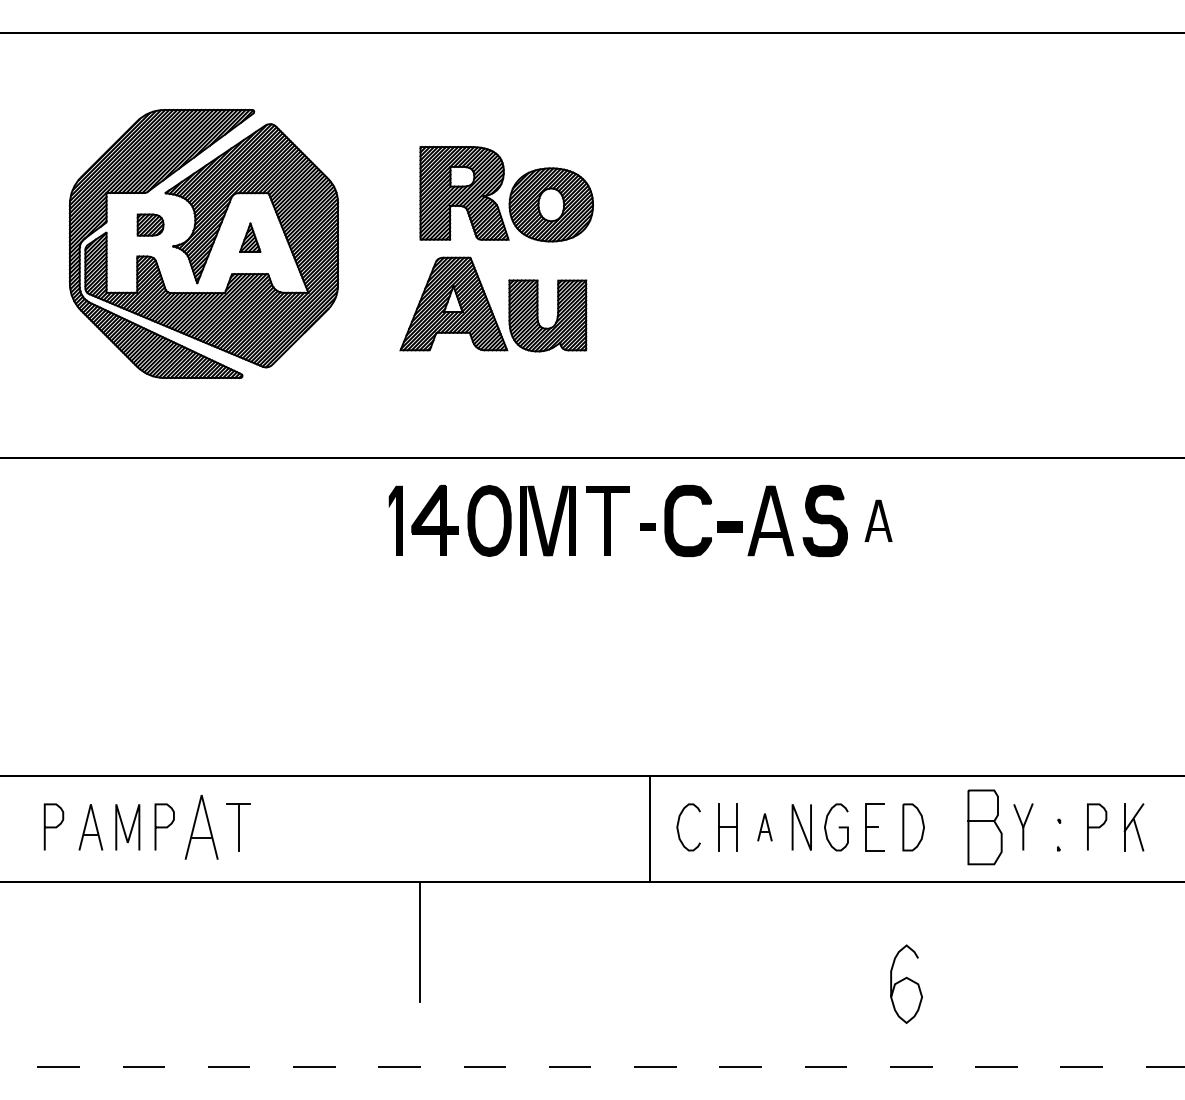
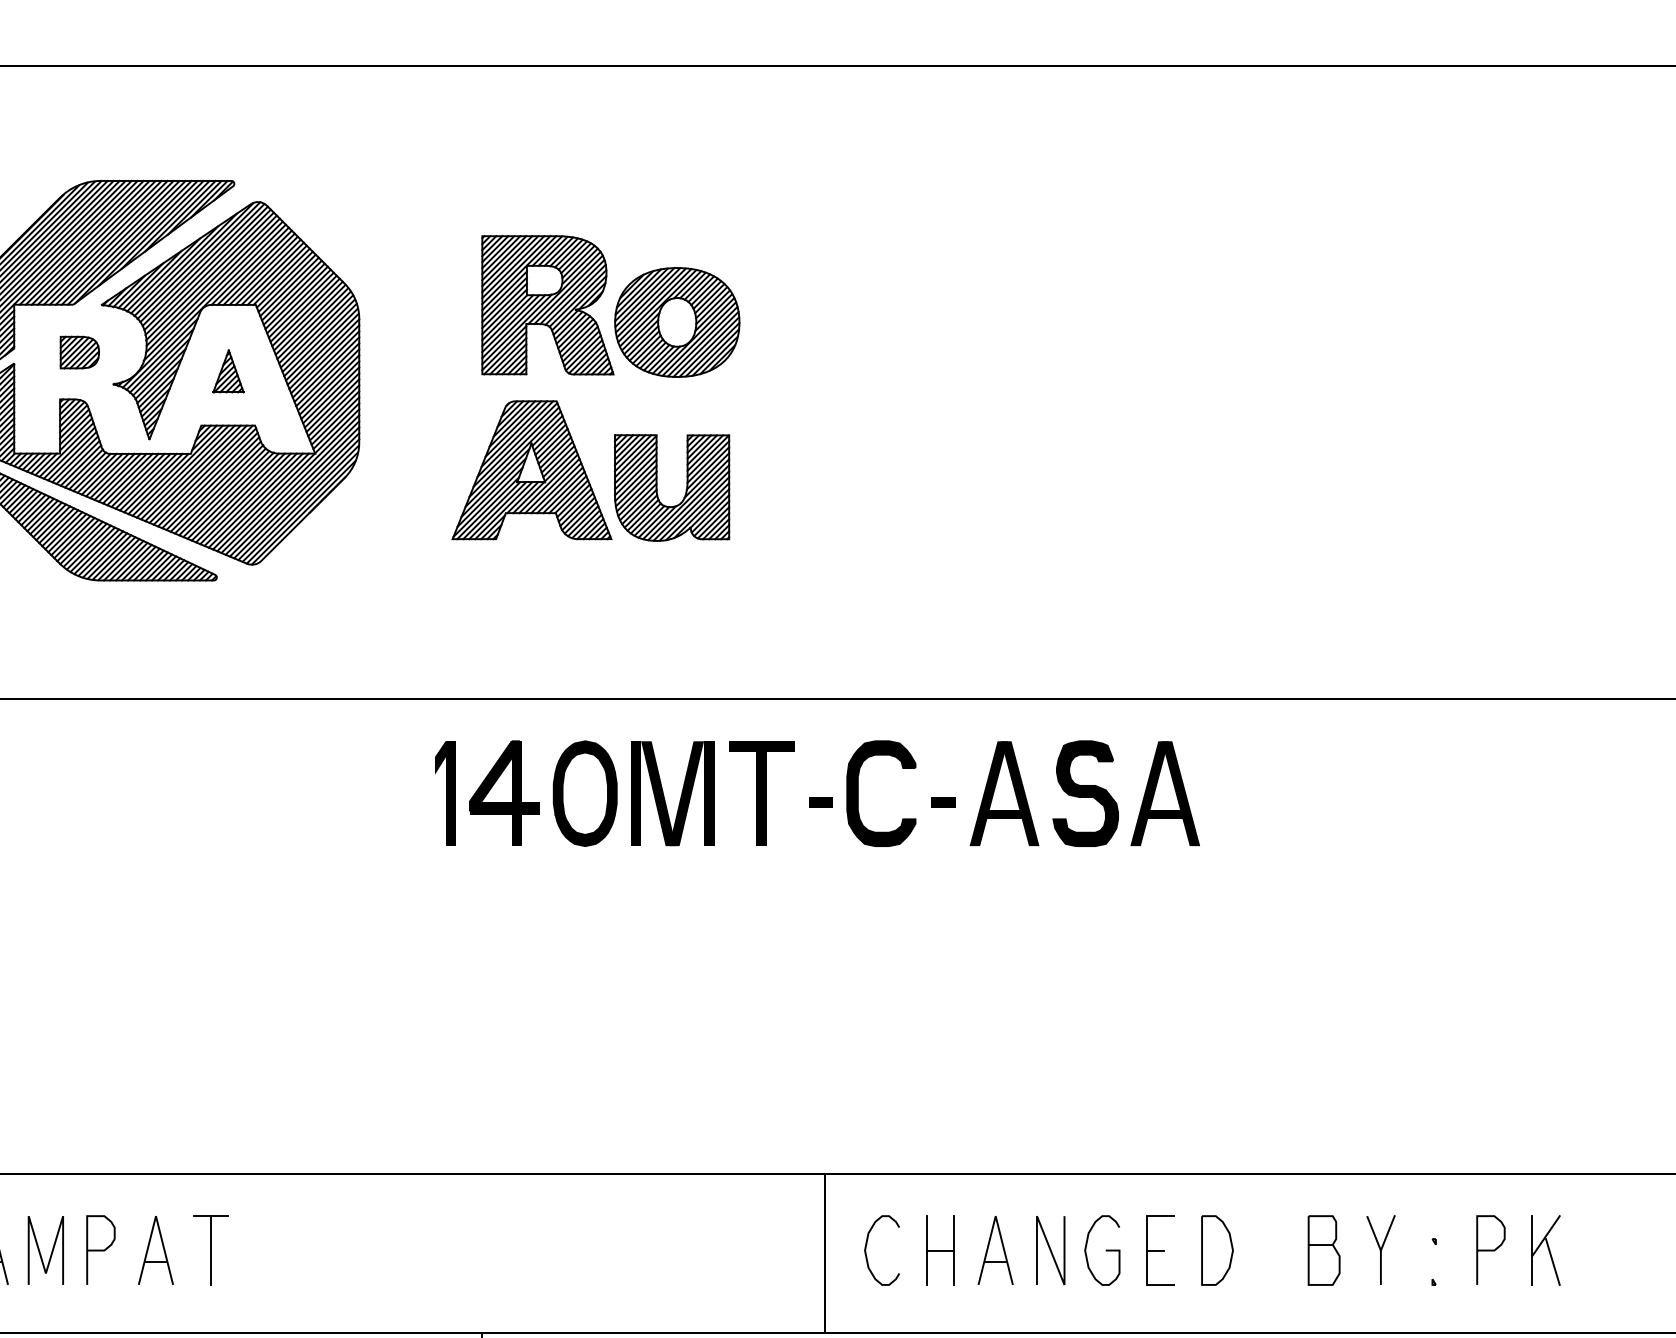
part: (878, 520) -> (1165, 792), size x1.67
part: (729, 526) -> (942, 801), size x0.62
part: (201, 827) -> (155, 1250), size x0.71
part: (764, 827) -> (995, 1250), size x1.67
part: (985, 827) -> (1324, 1250), size x0.62

